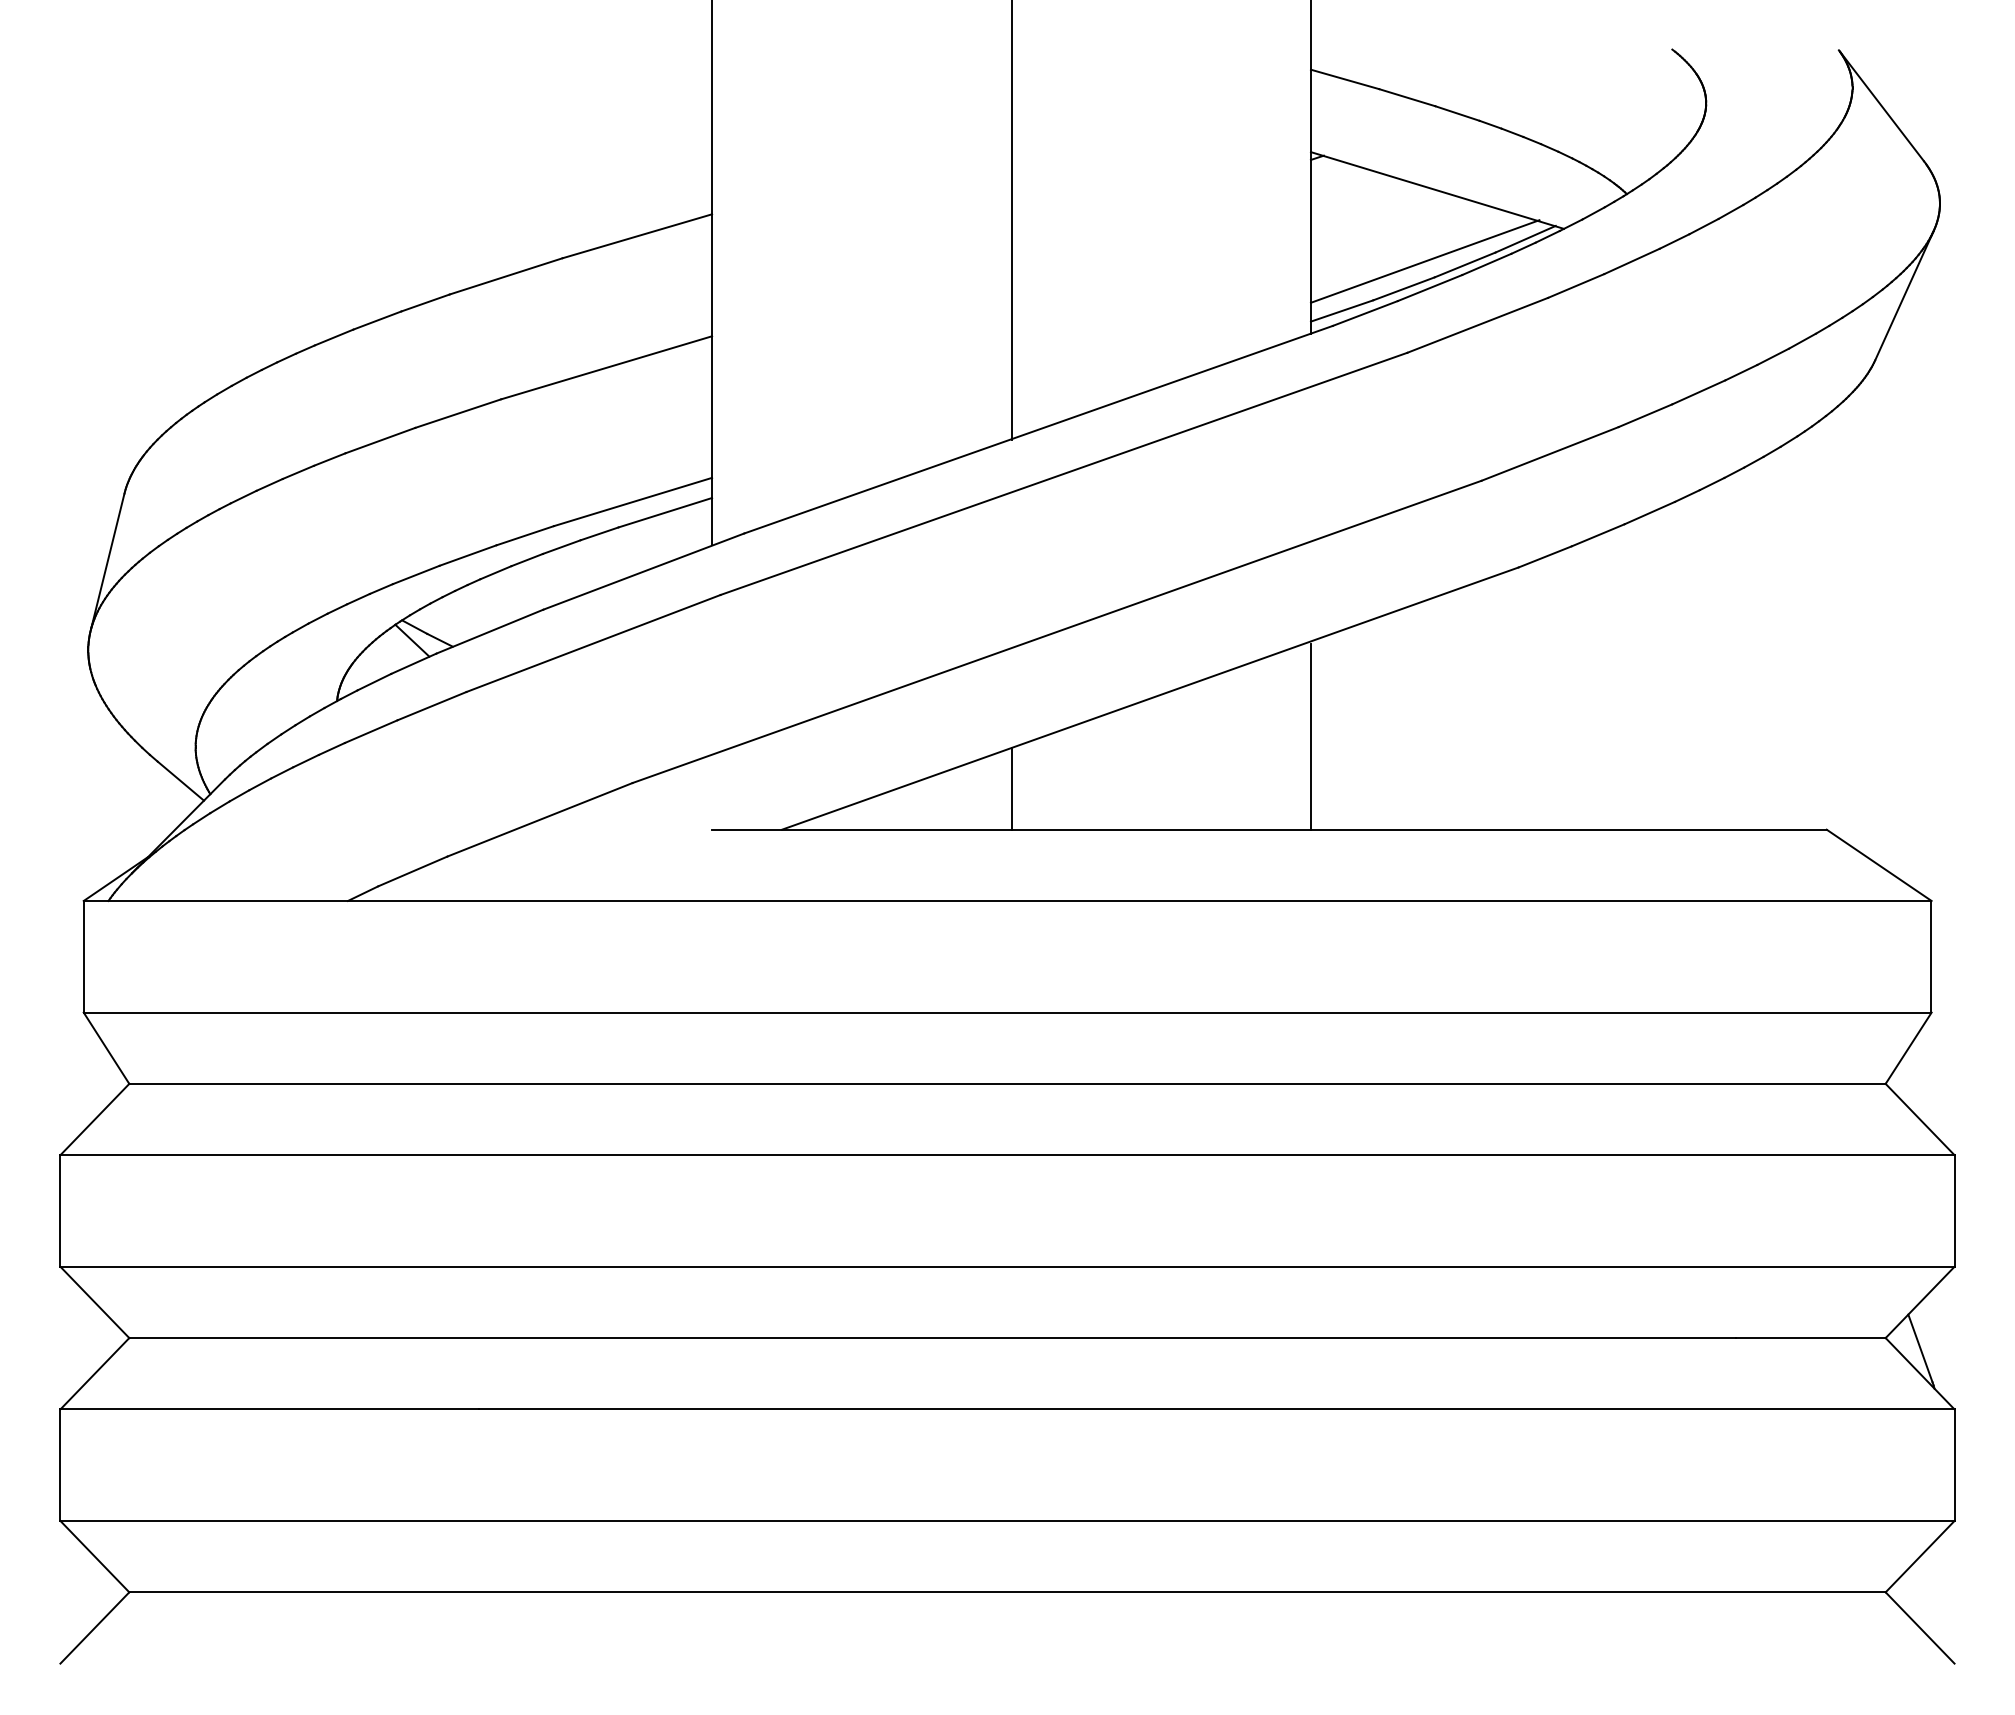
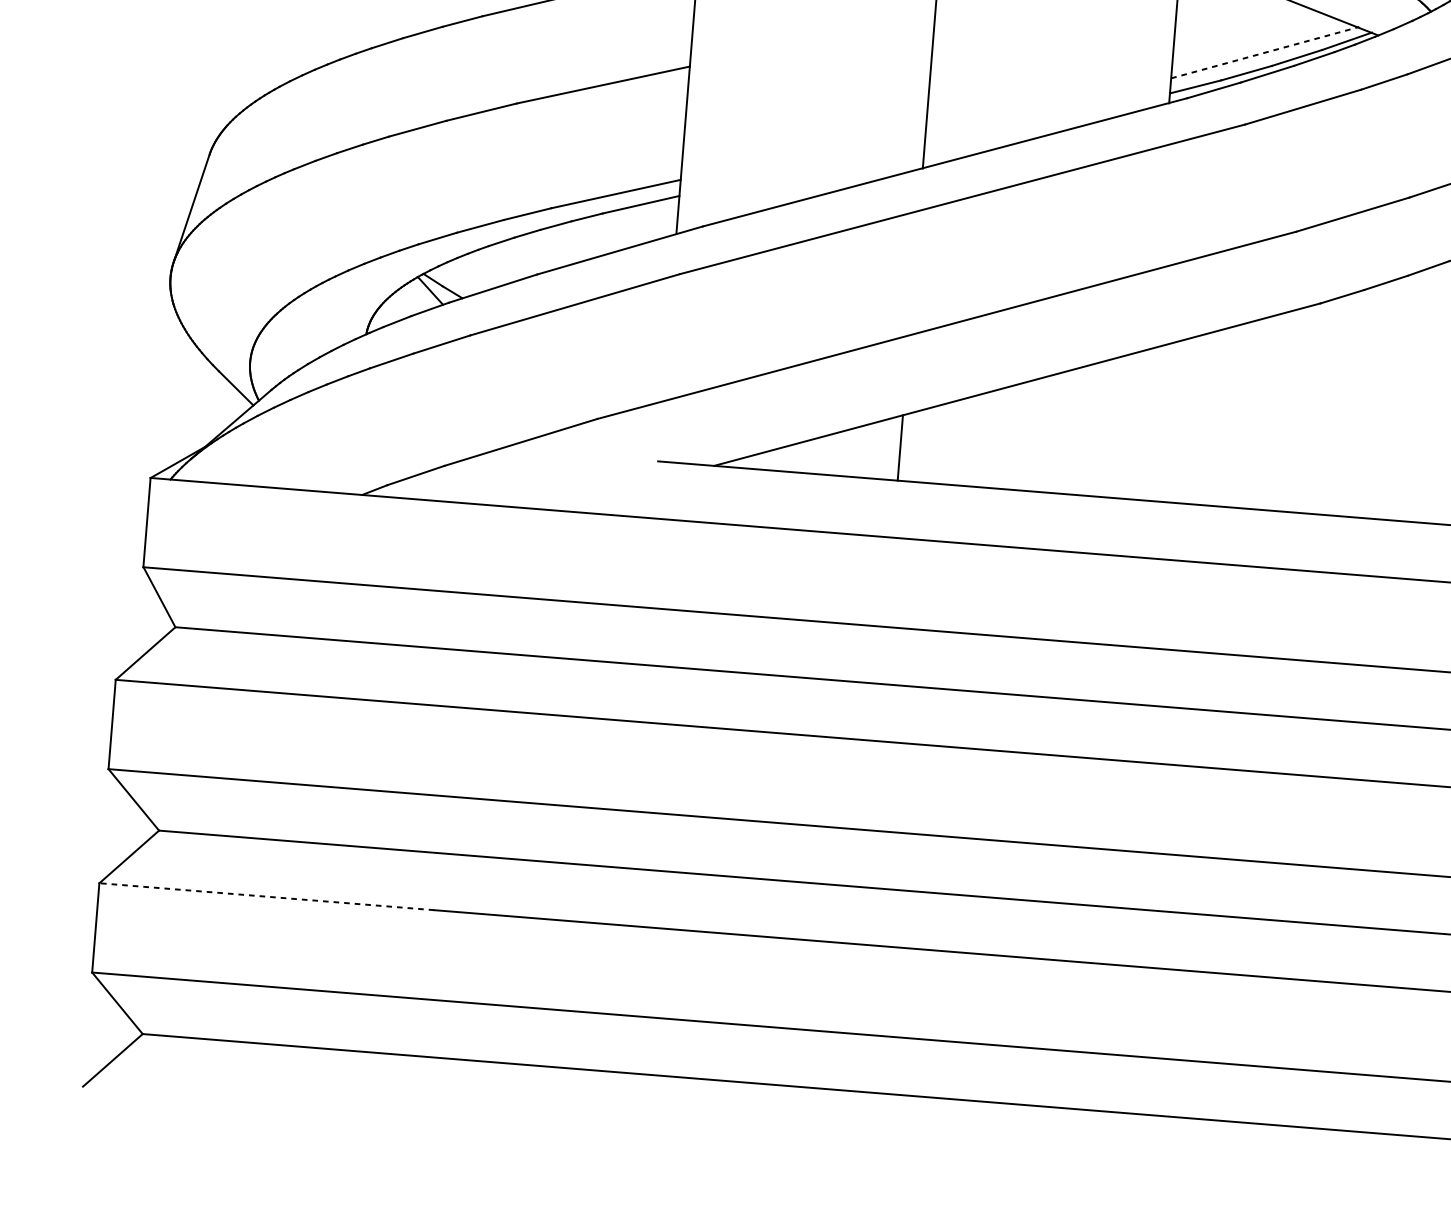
line: (1425, 261) -> (1265, 52), solid -> dashed
line: (1310, 736) -> (1142, 425), removed
line: (269, 1409) -> (266, 896), solid -> dashed

